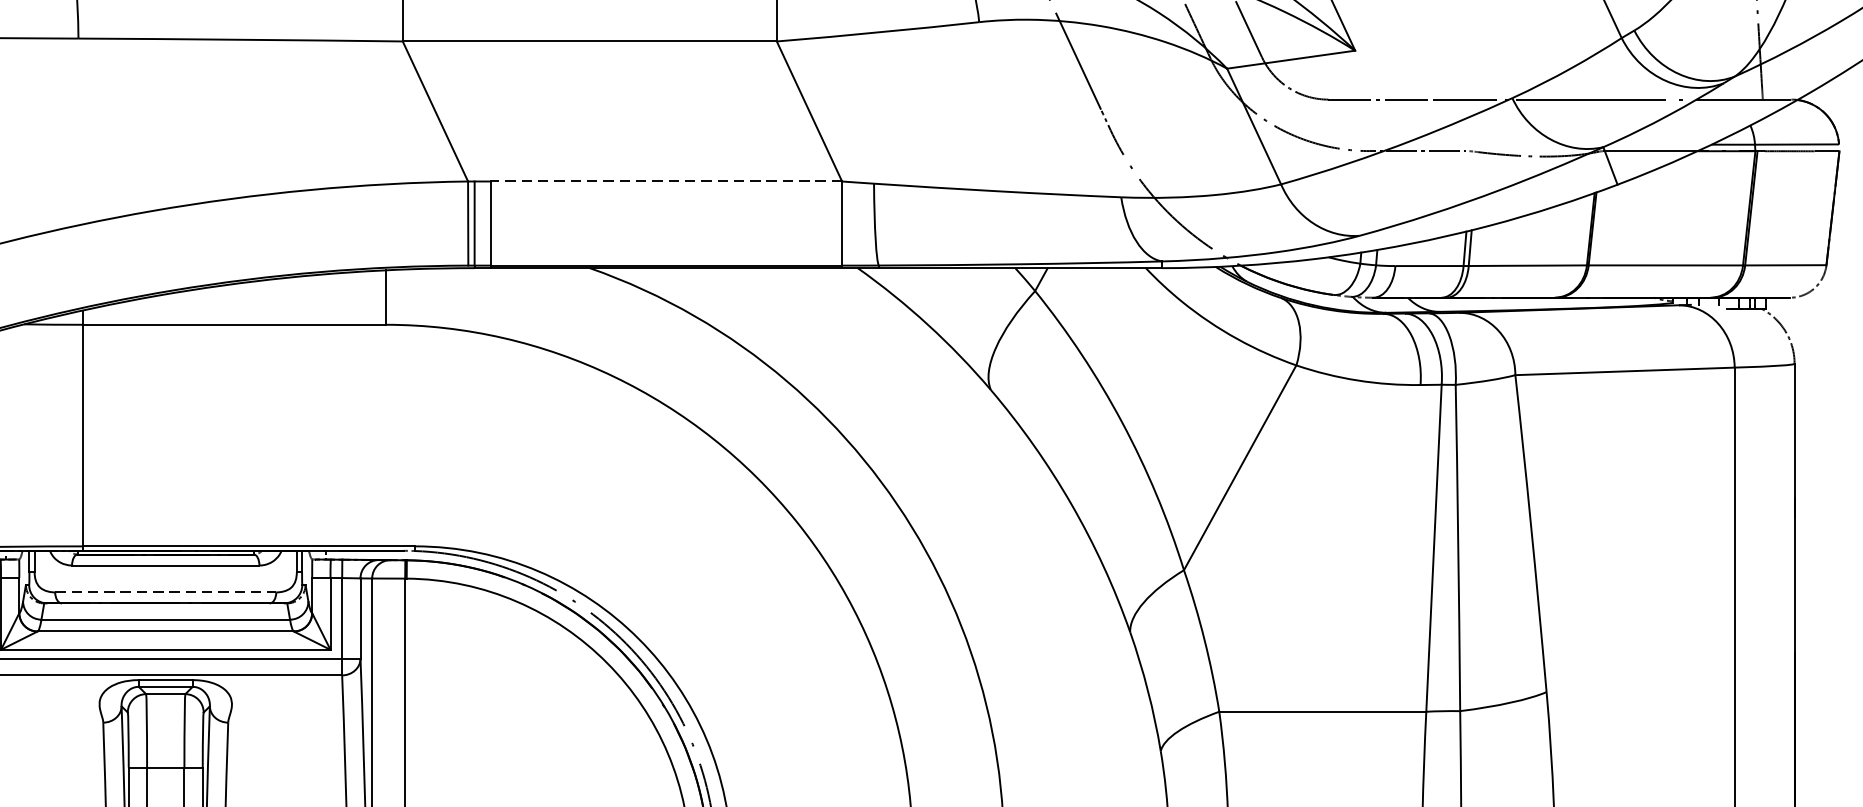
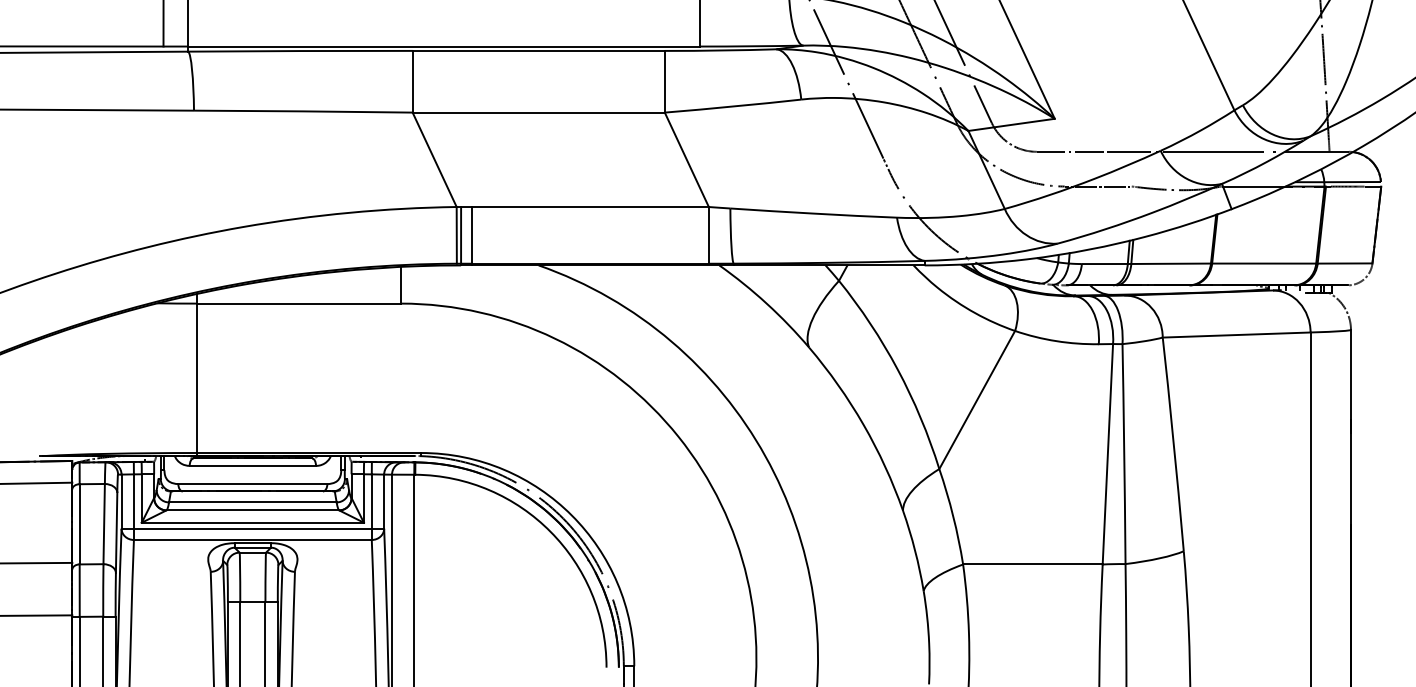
line: (665, 182) -> (589, 207), dashed -> solid
line: (165, 593) -> (252, 484), dashed -> solid

